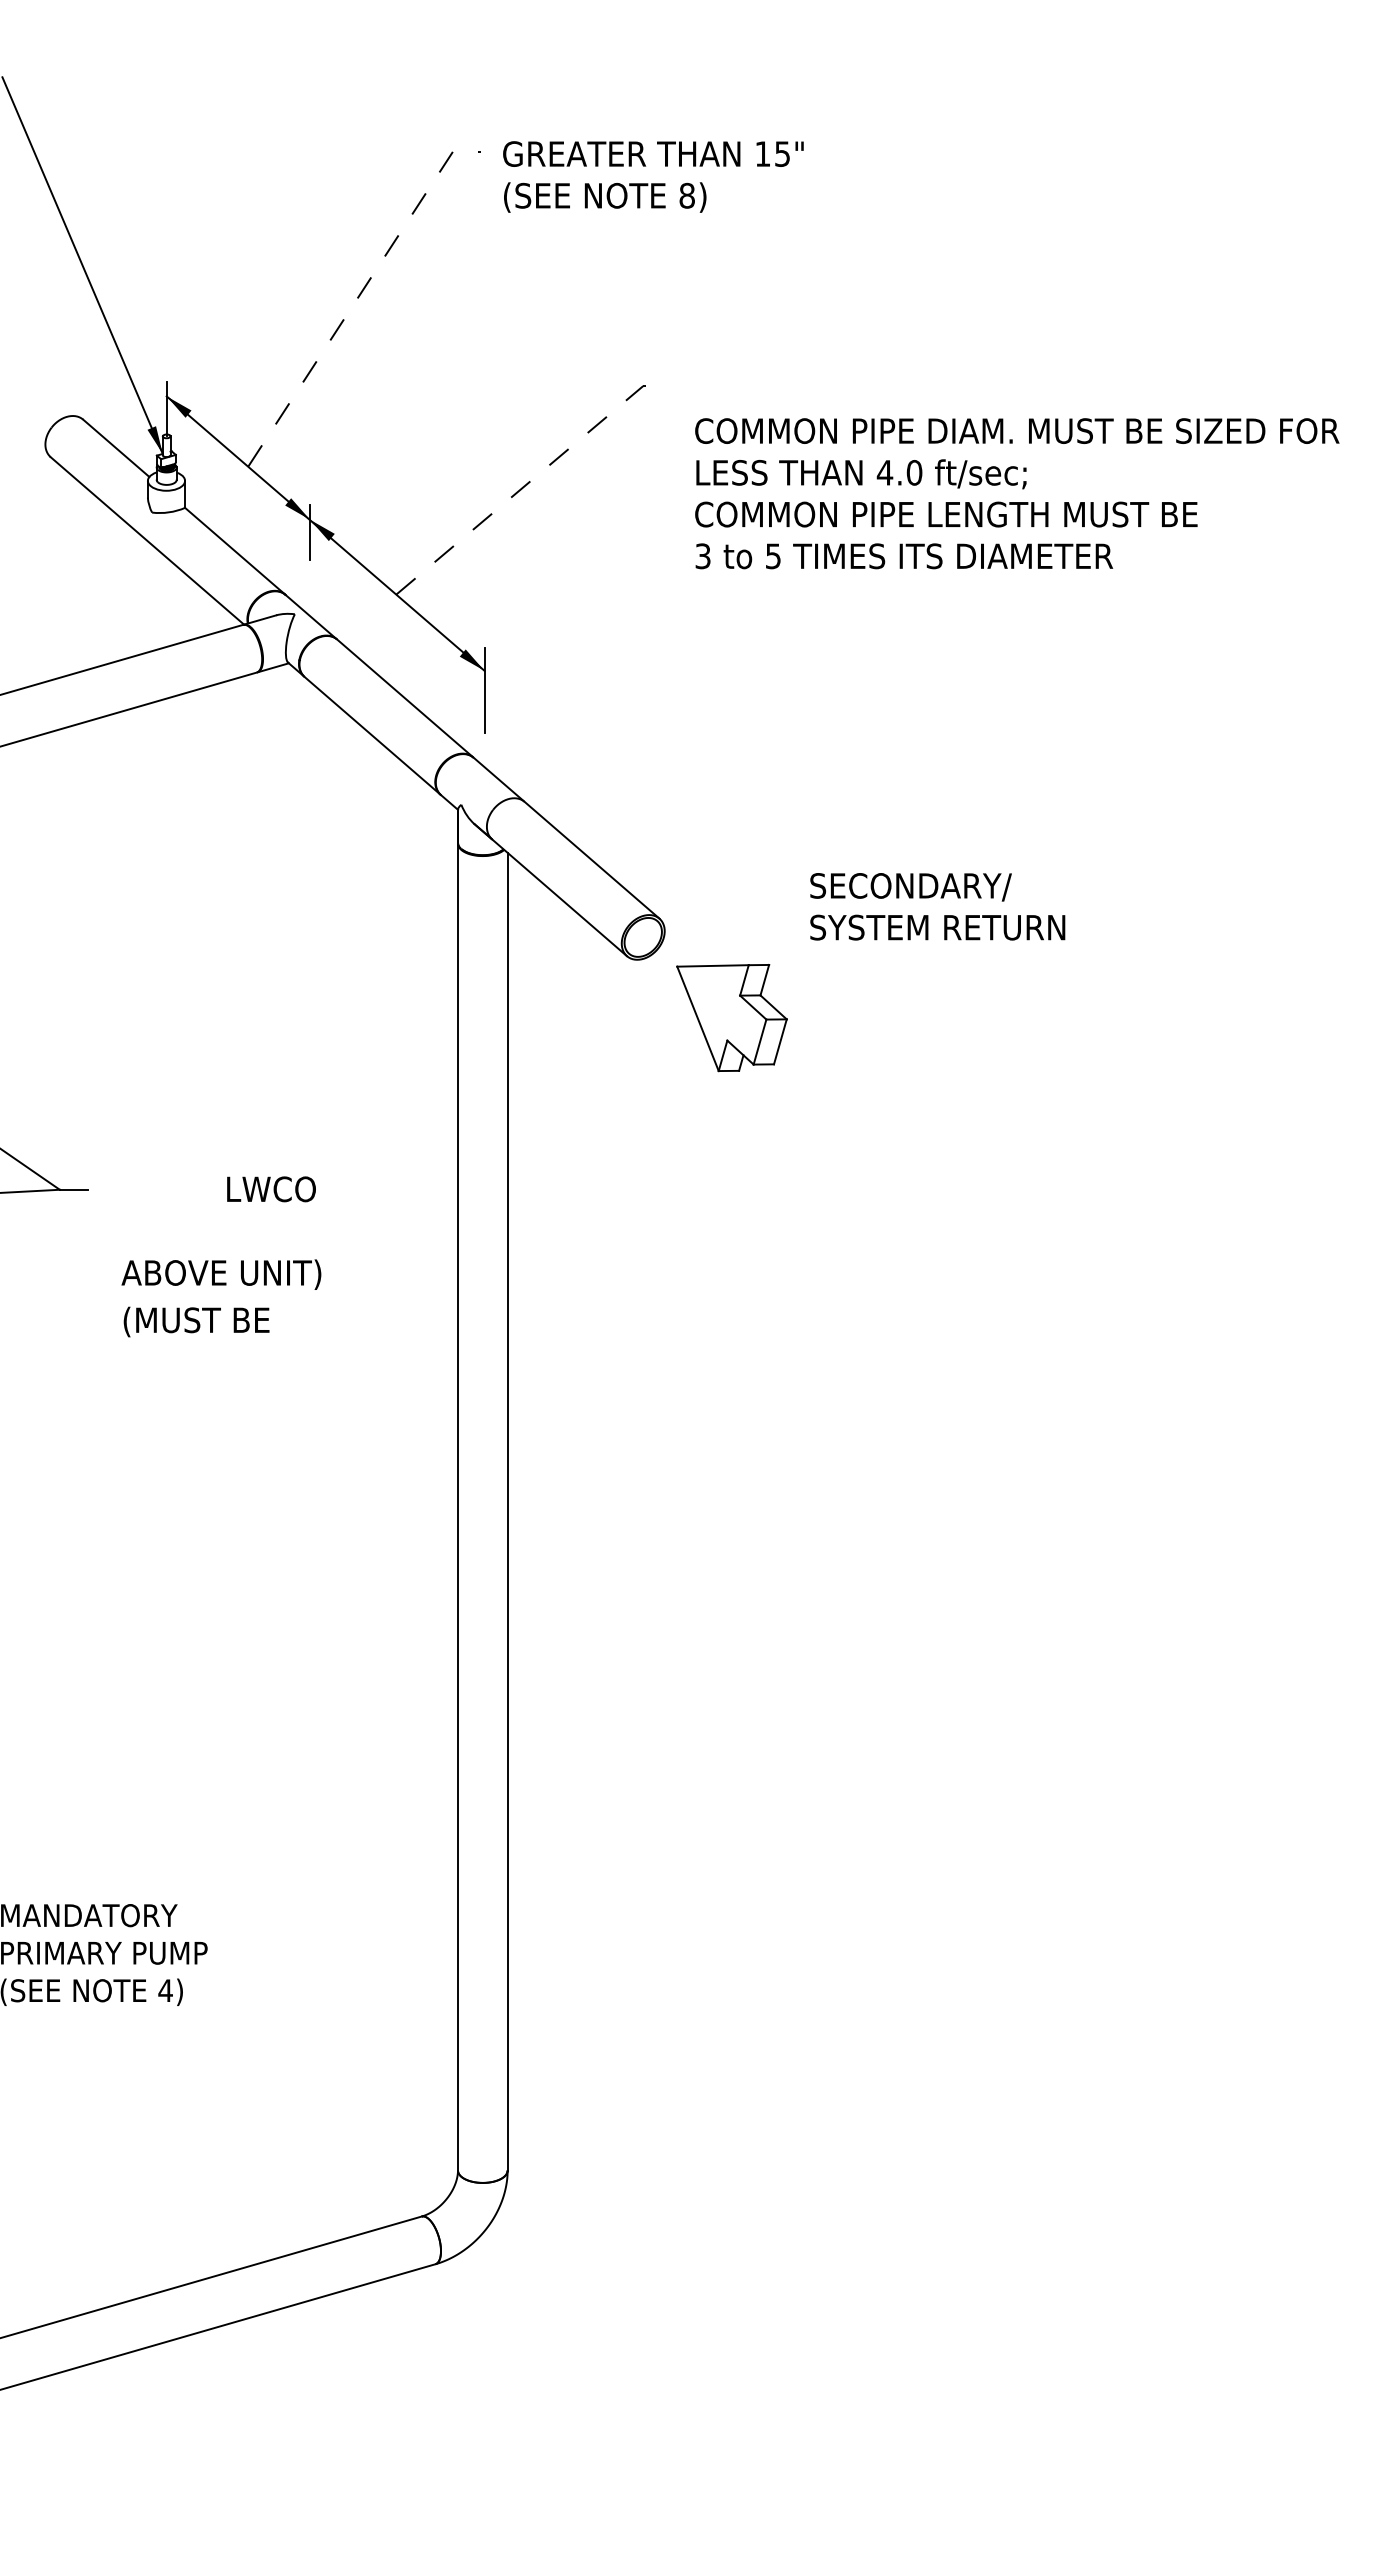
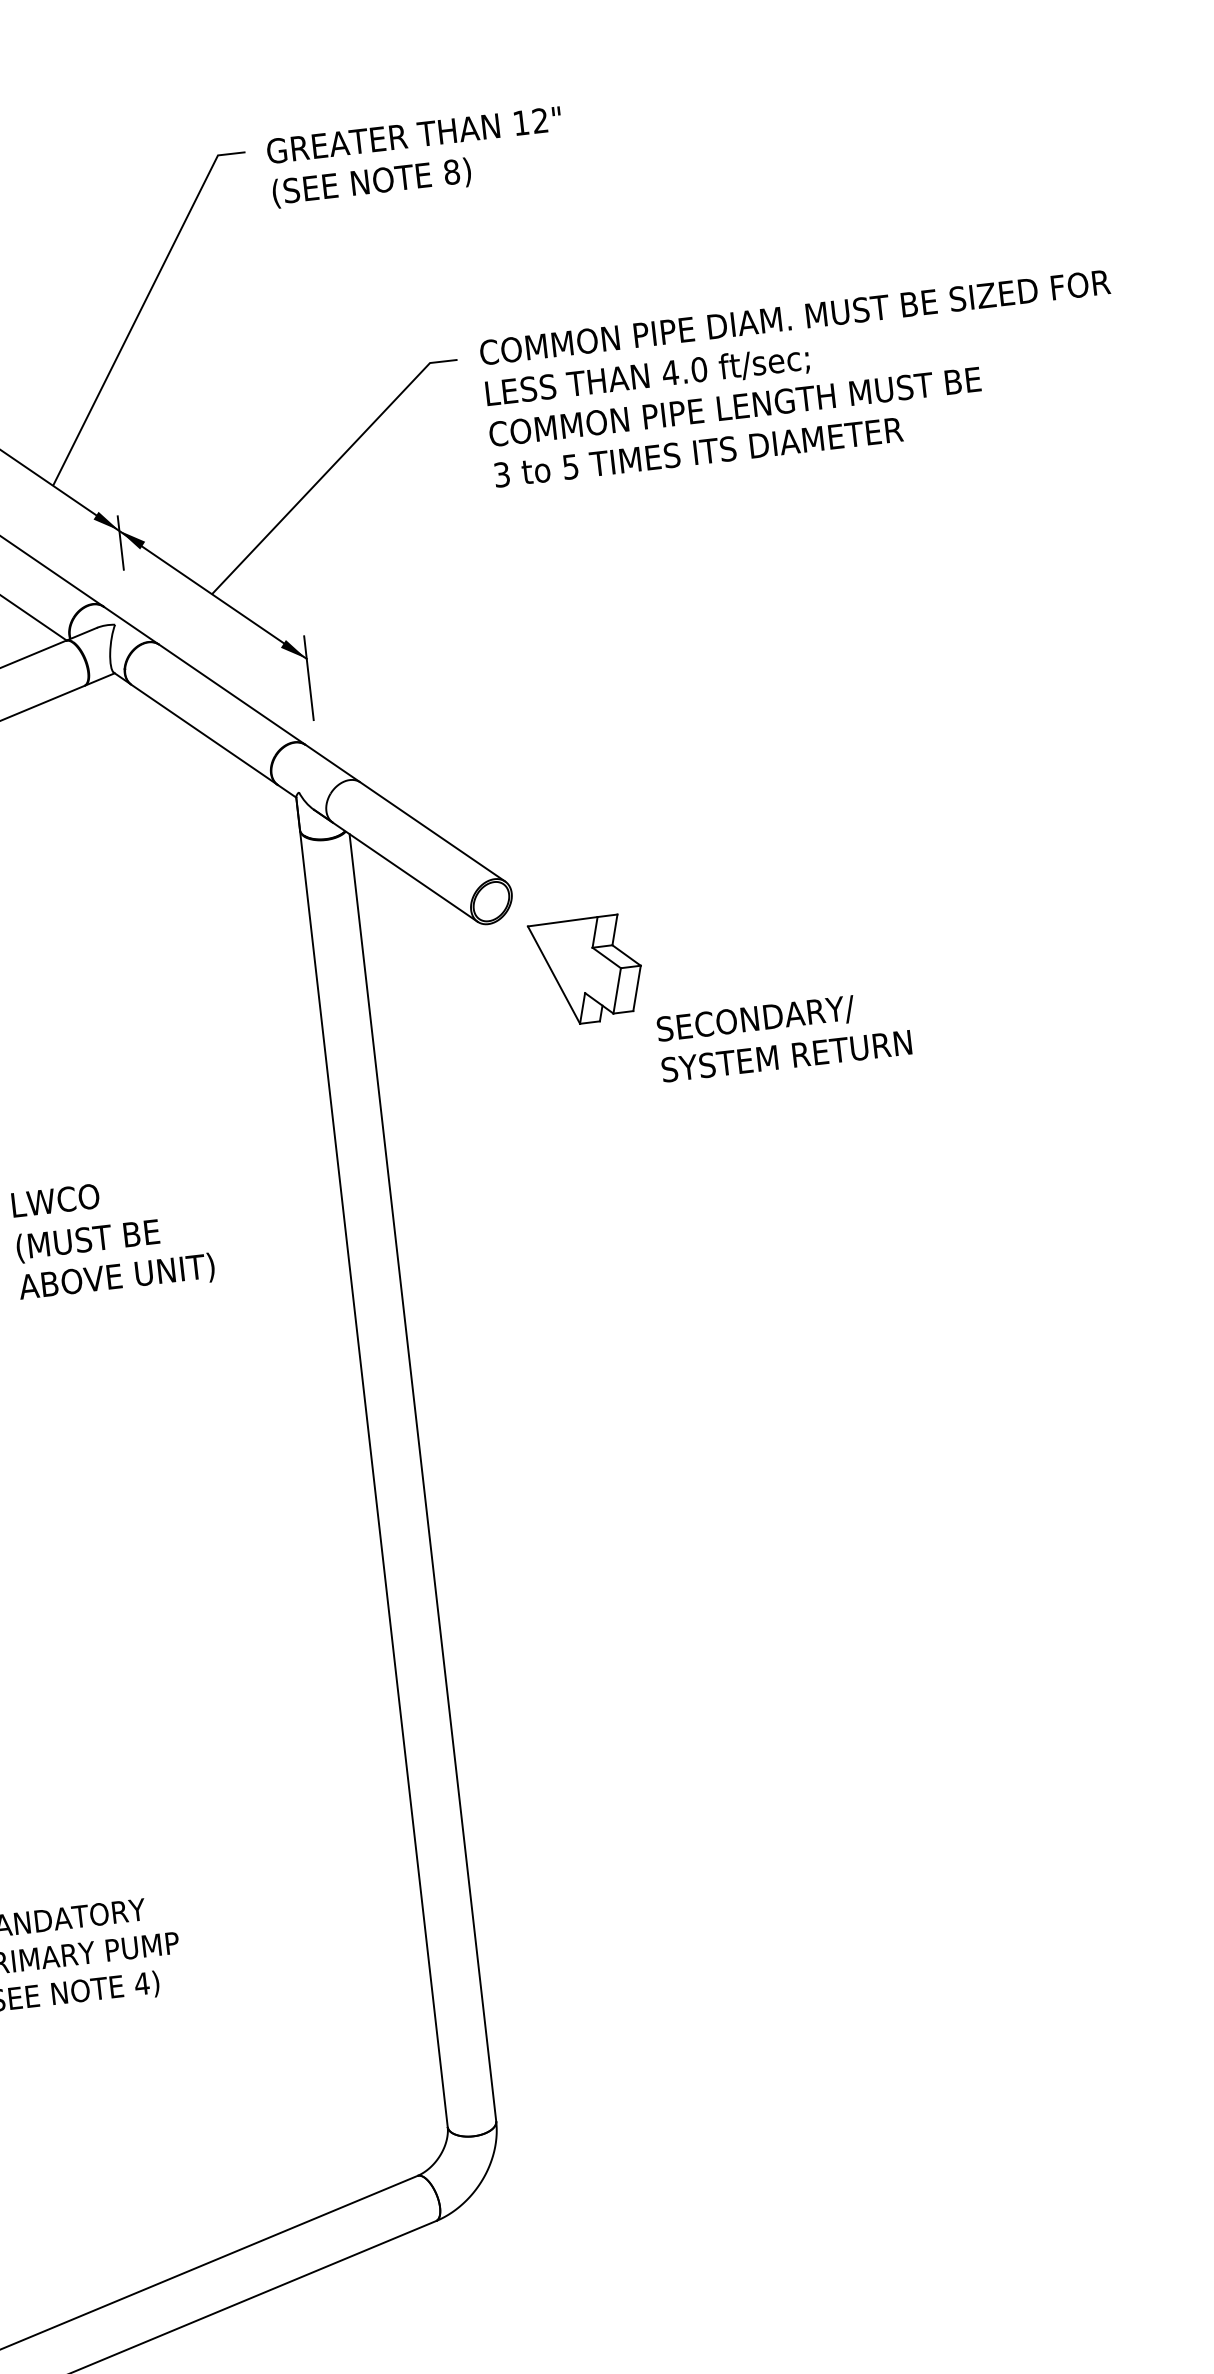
text: (782, 153) -> (540, 120), 15" -> 12"
line: (358, 296) -> (141, 307), dashed -> solid
line: (531, 480) -> (331, 467), dashed -> solid
text: (1017, 493) -> (802, 378), moved
text: (937, 906) -> (784, 1035), moved
text: (271, 1189) -> (55, 1200), moved
text: (196, 1321) -> (87, 1240), moved

